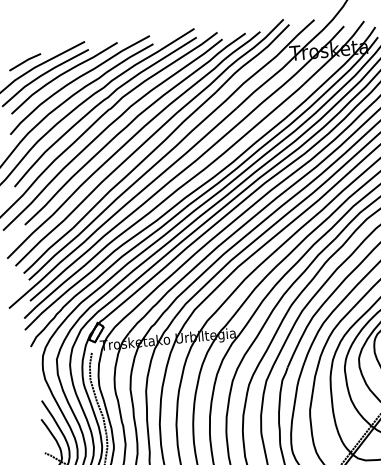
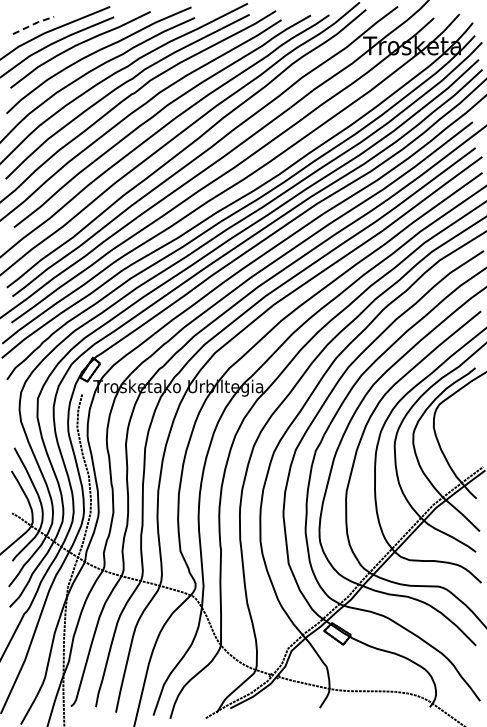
line: (25, 61) -> (33, 24), solid -> dashed

